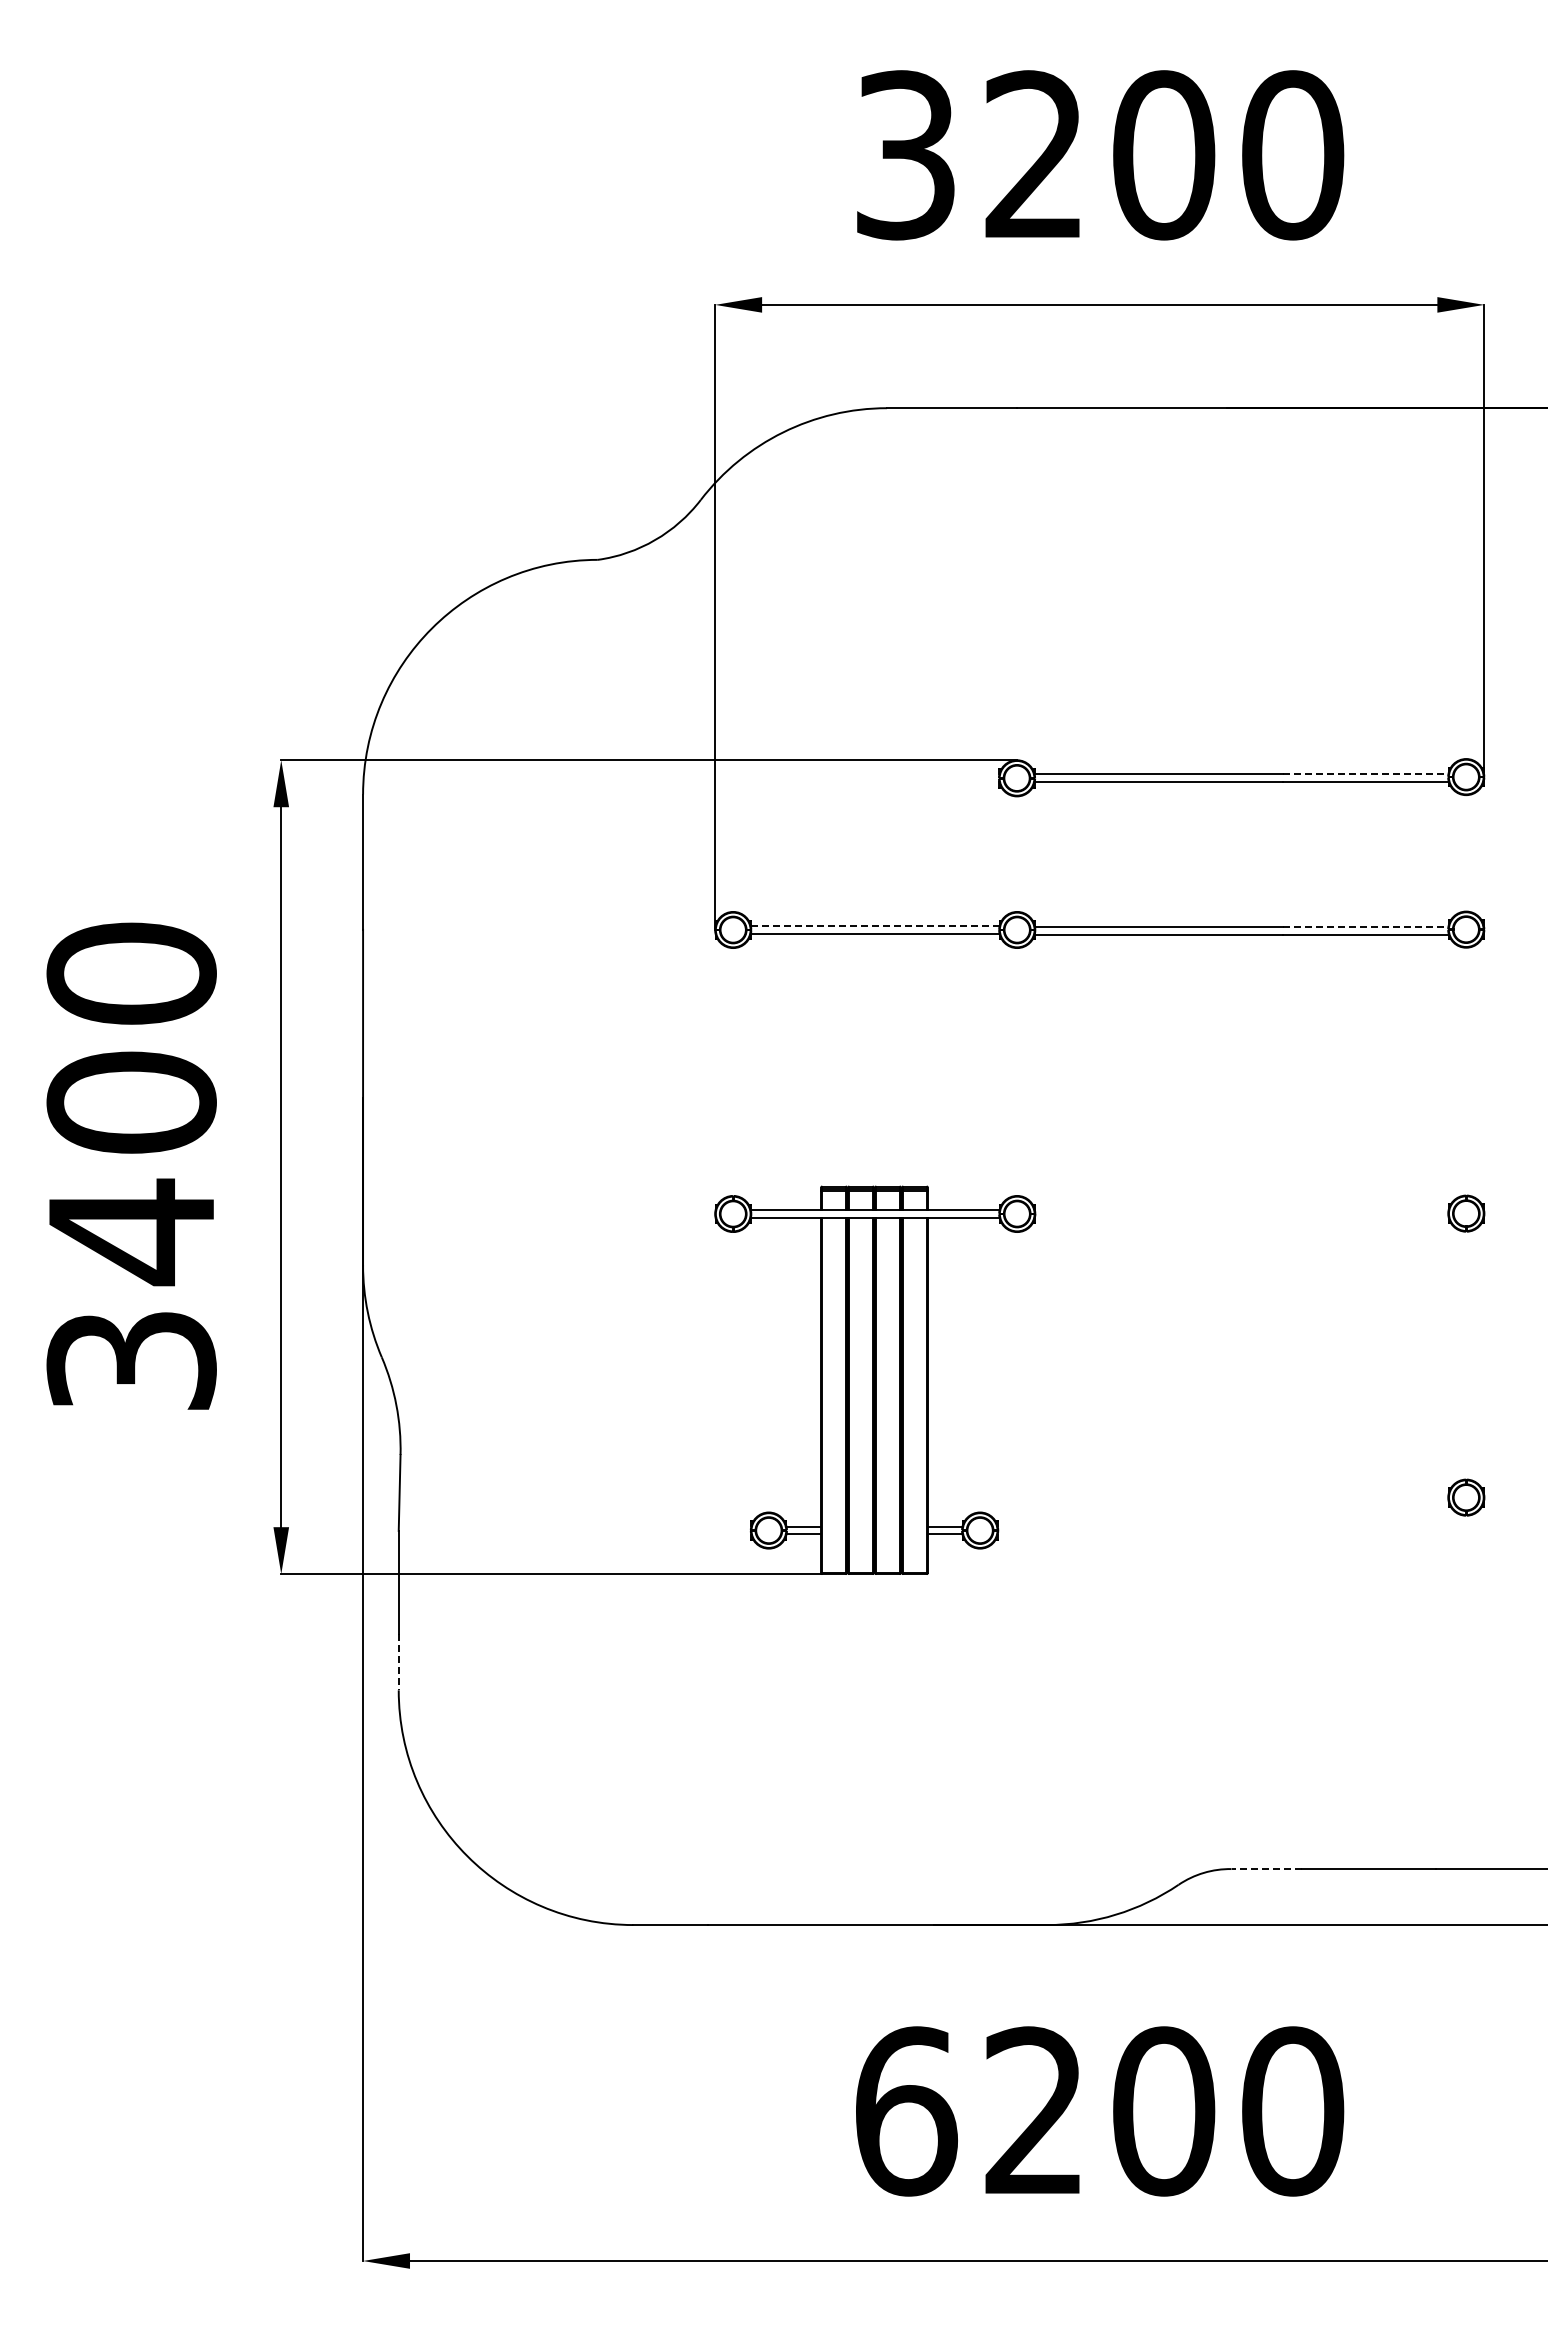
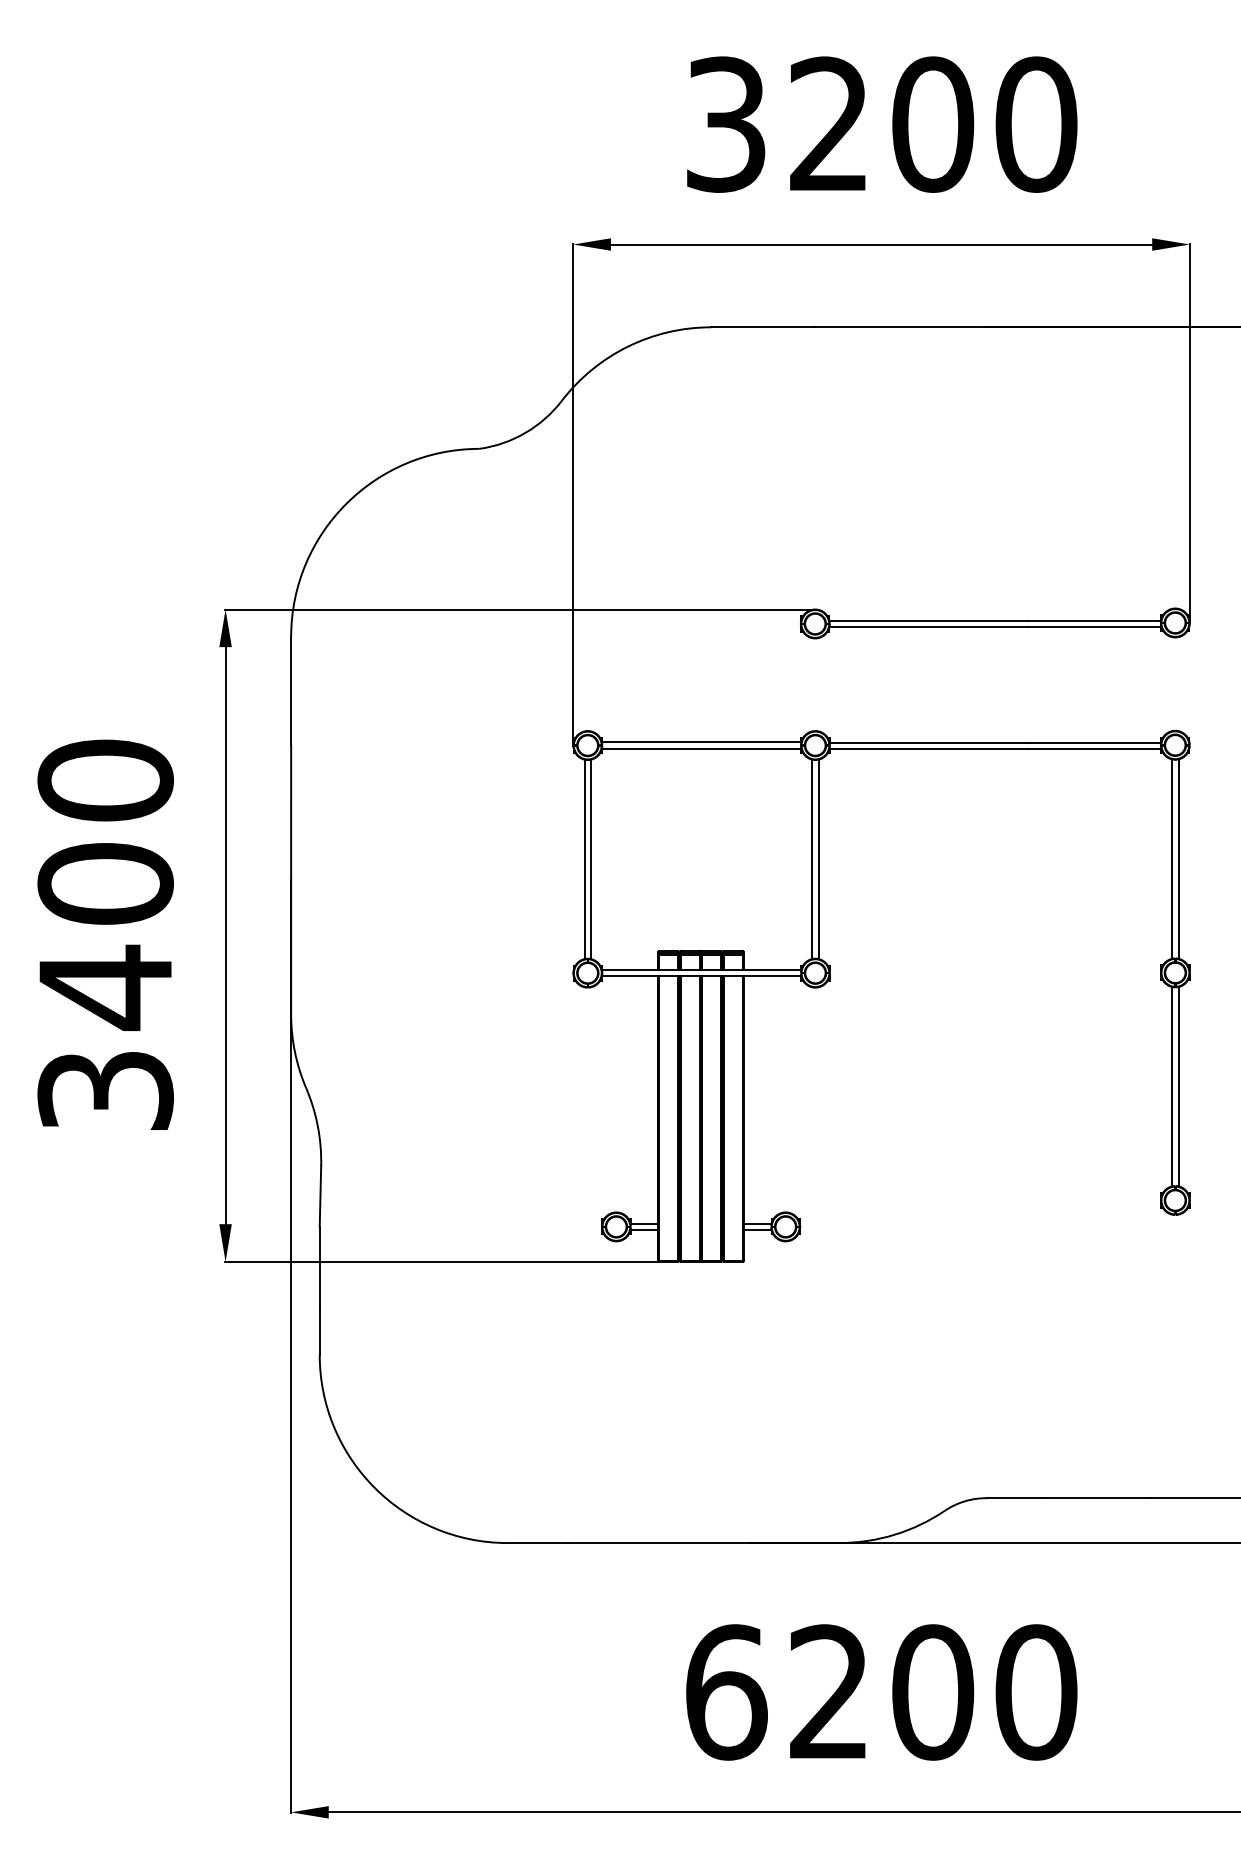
line: (1366, 774) -> (1095, 620), dashed -> solid
line: (874, 926) -> (701, 742), dashed -> solid
line: (1366, 927) -> (1095, 743), dashed -> solid
line: (729, 1071) -> (584, 858), added
line: (737, 1071) -> (591, 858), added
line: (1013, 1071) -> (812, 858), added
line: (1021, 1071) -> (818, 858), added
line: (1462, 1071) -> (1172, 858), added
line: (1470, 1071) -> (1178, 858), added
line: (1462, 1355) -> (1172, 1086), added
line: (1470, 1355) -> (1178, 1086), added
line: (398, 1662) -> (319, 1332), dashed -> solid
line: (1266, 1869) -> (1015, 1498), dashed -> solid

